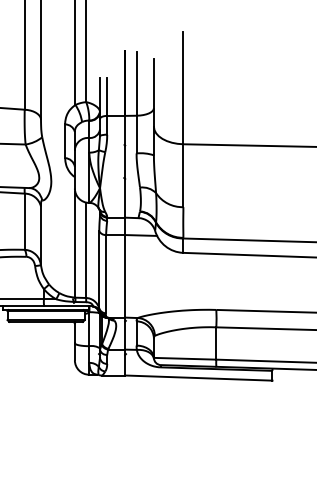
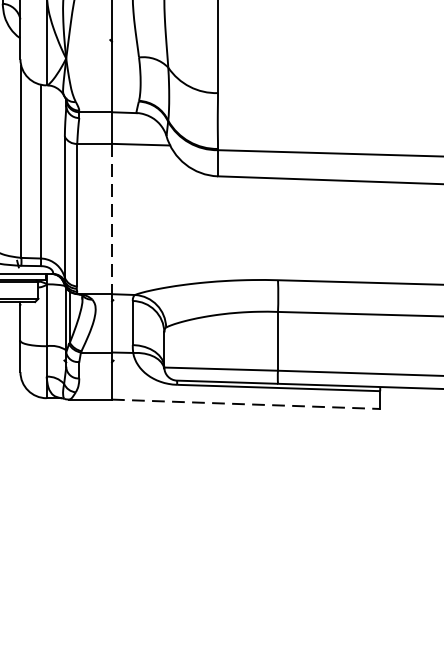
line: (125, 276) -> (112, 219), solid -> dashed
line: (198, 378) -> (245, 405), solid -> dashed

